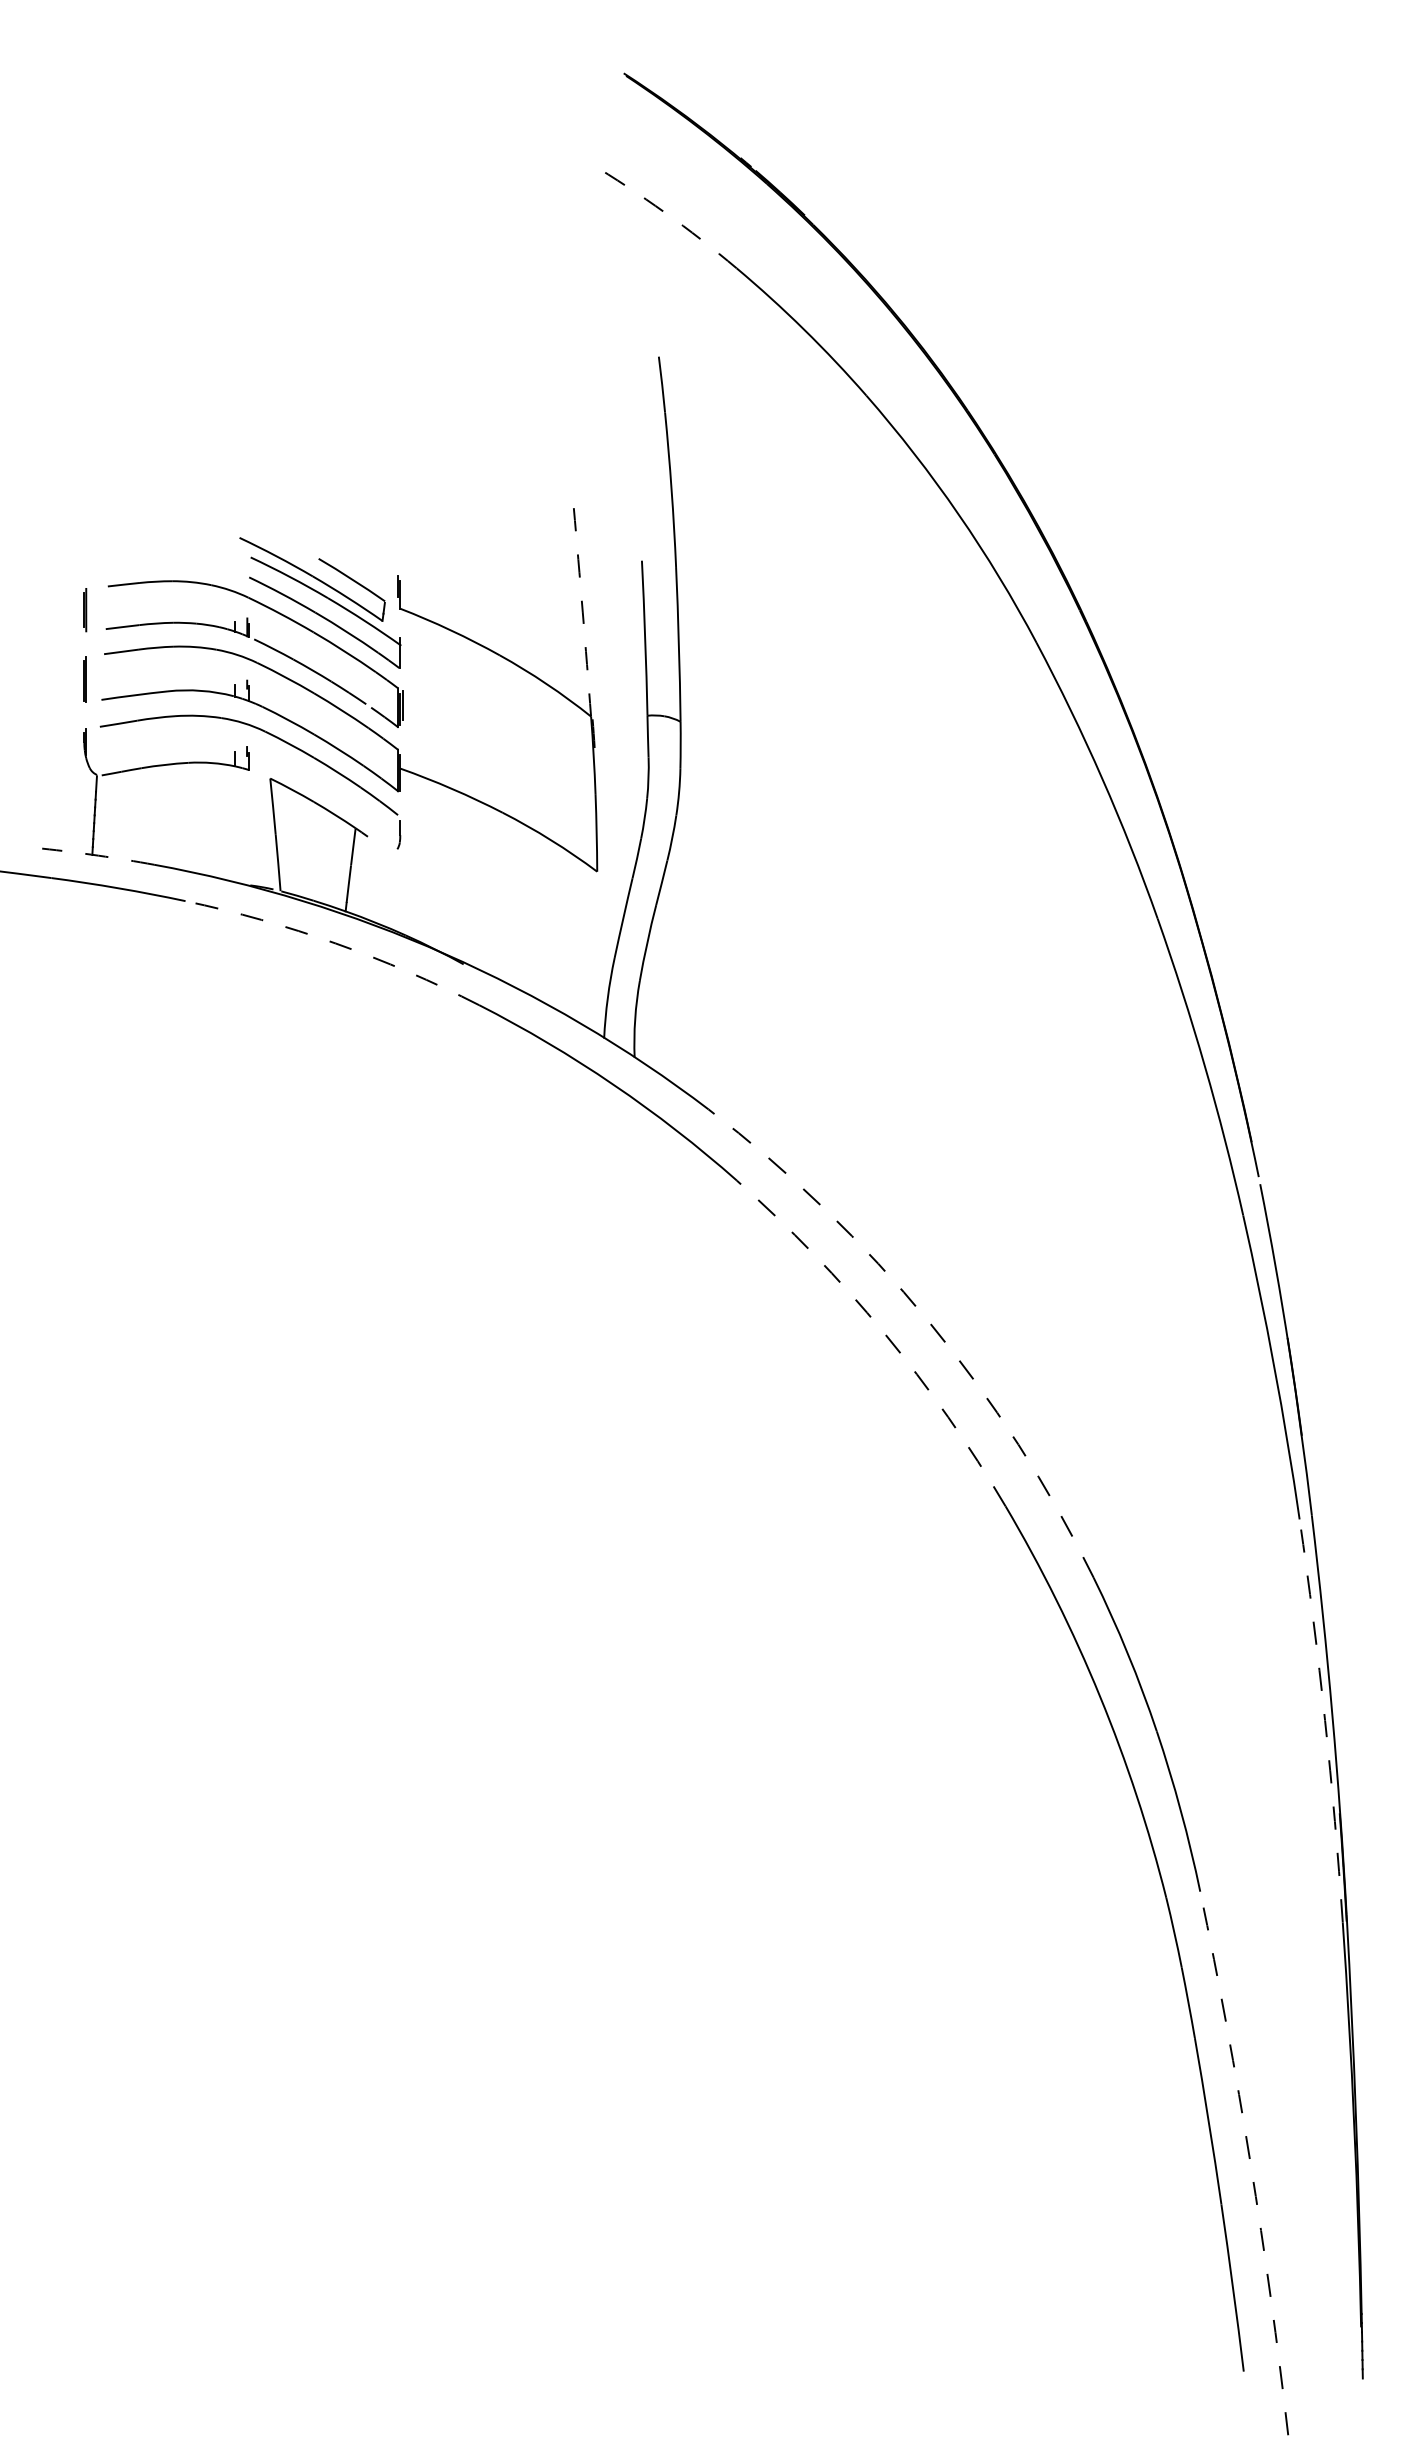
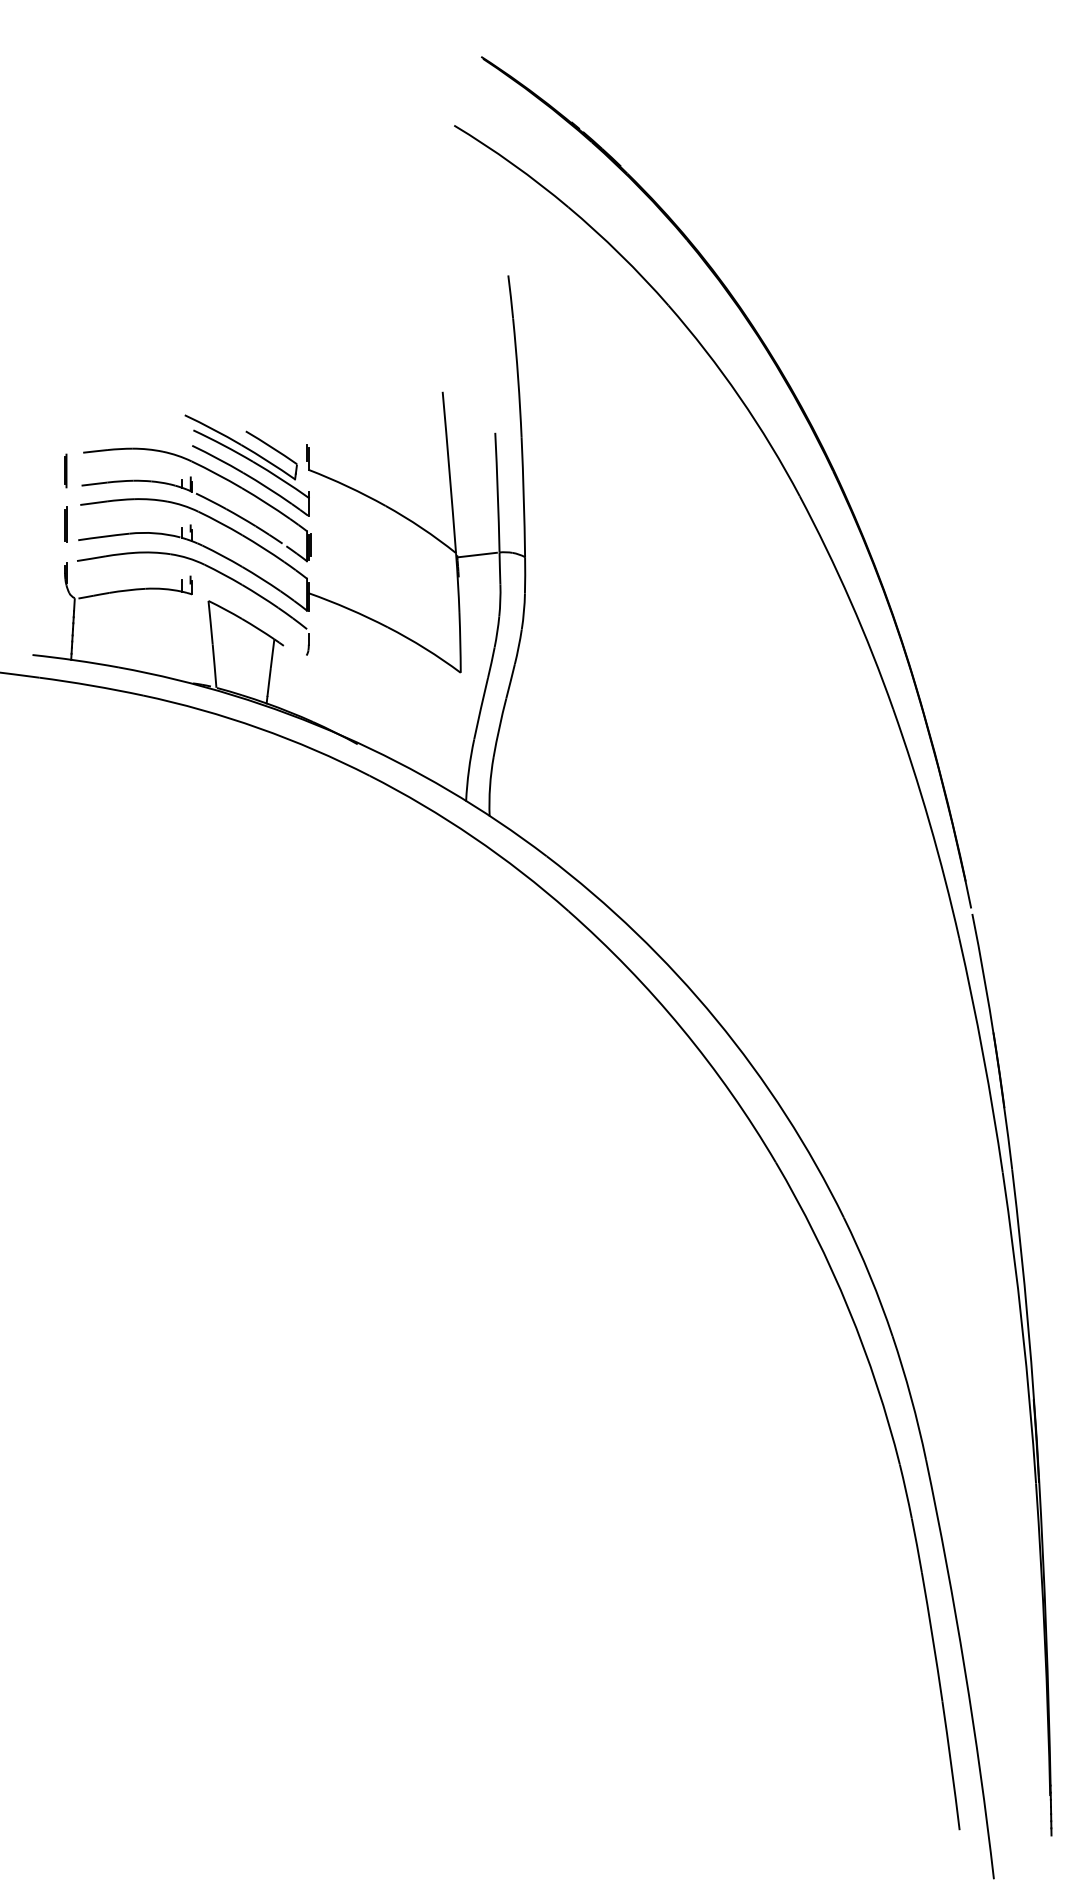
arc: (664, 212) -> (512, 164), dashed -> solid
arc: (582, 612) -> (449, 472), dashed -> solid
line: (618, 719) -> (477, 555), added
arc: (98, 855) -> (75, 660), dashed -> solid
arc: (335, 943) -> (258, 728), dashed -> solid
arc: (928, 1321) -> (716, 1019), dashed -> solid
arc: (884, 1332) -> (682, 1028), dashed -> solid
arc: (1325, 1720) -> (1022, 1327), dashed -> solid
arc: (1250, 2162) -> (964, 1668), dashed -> solid

